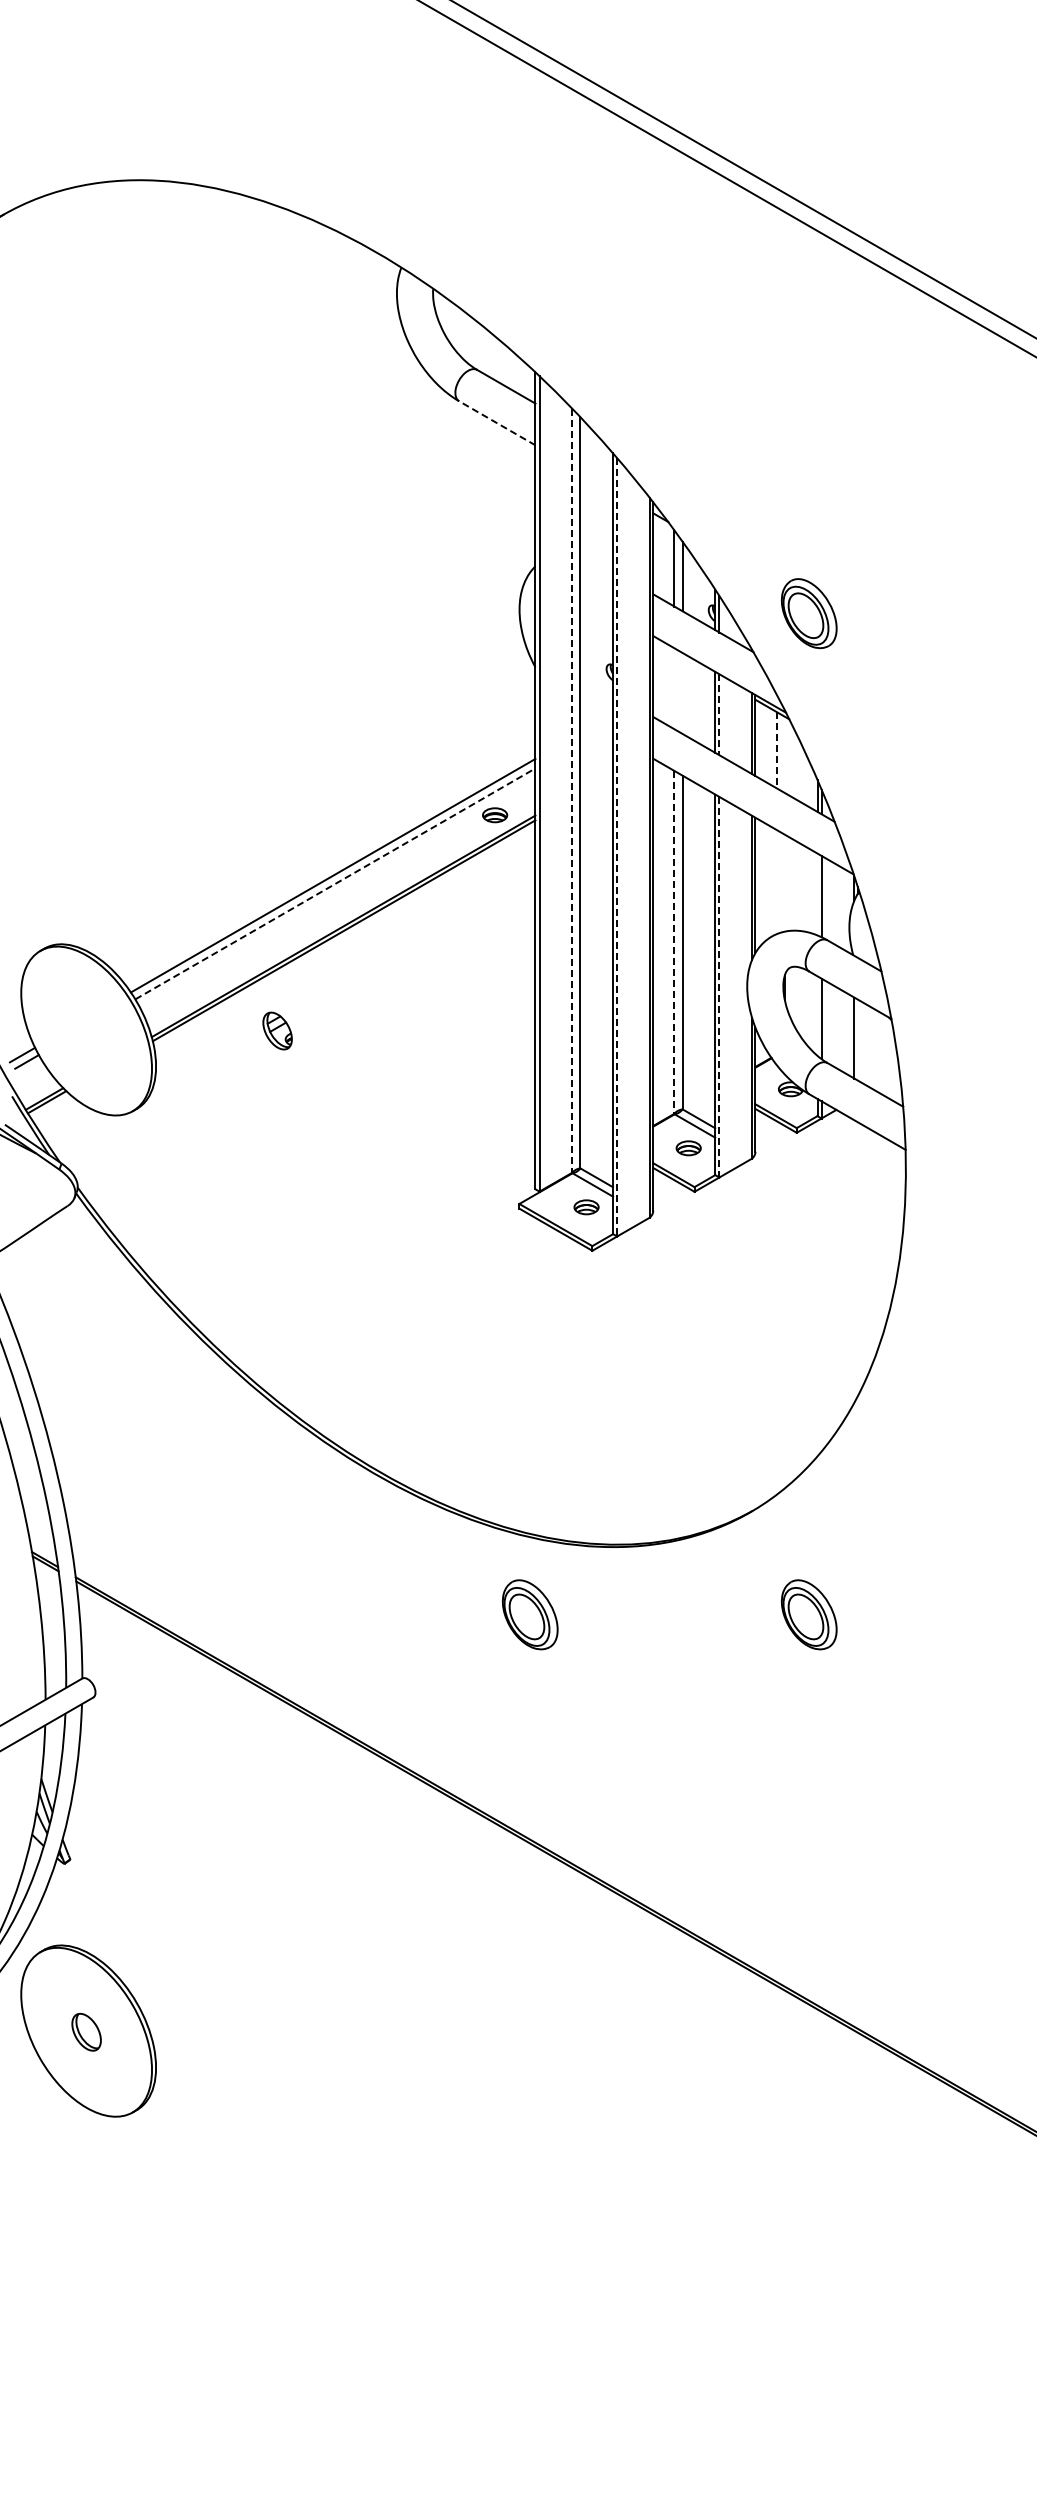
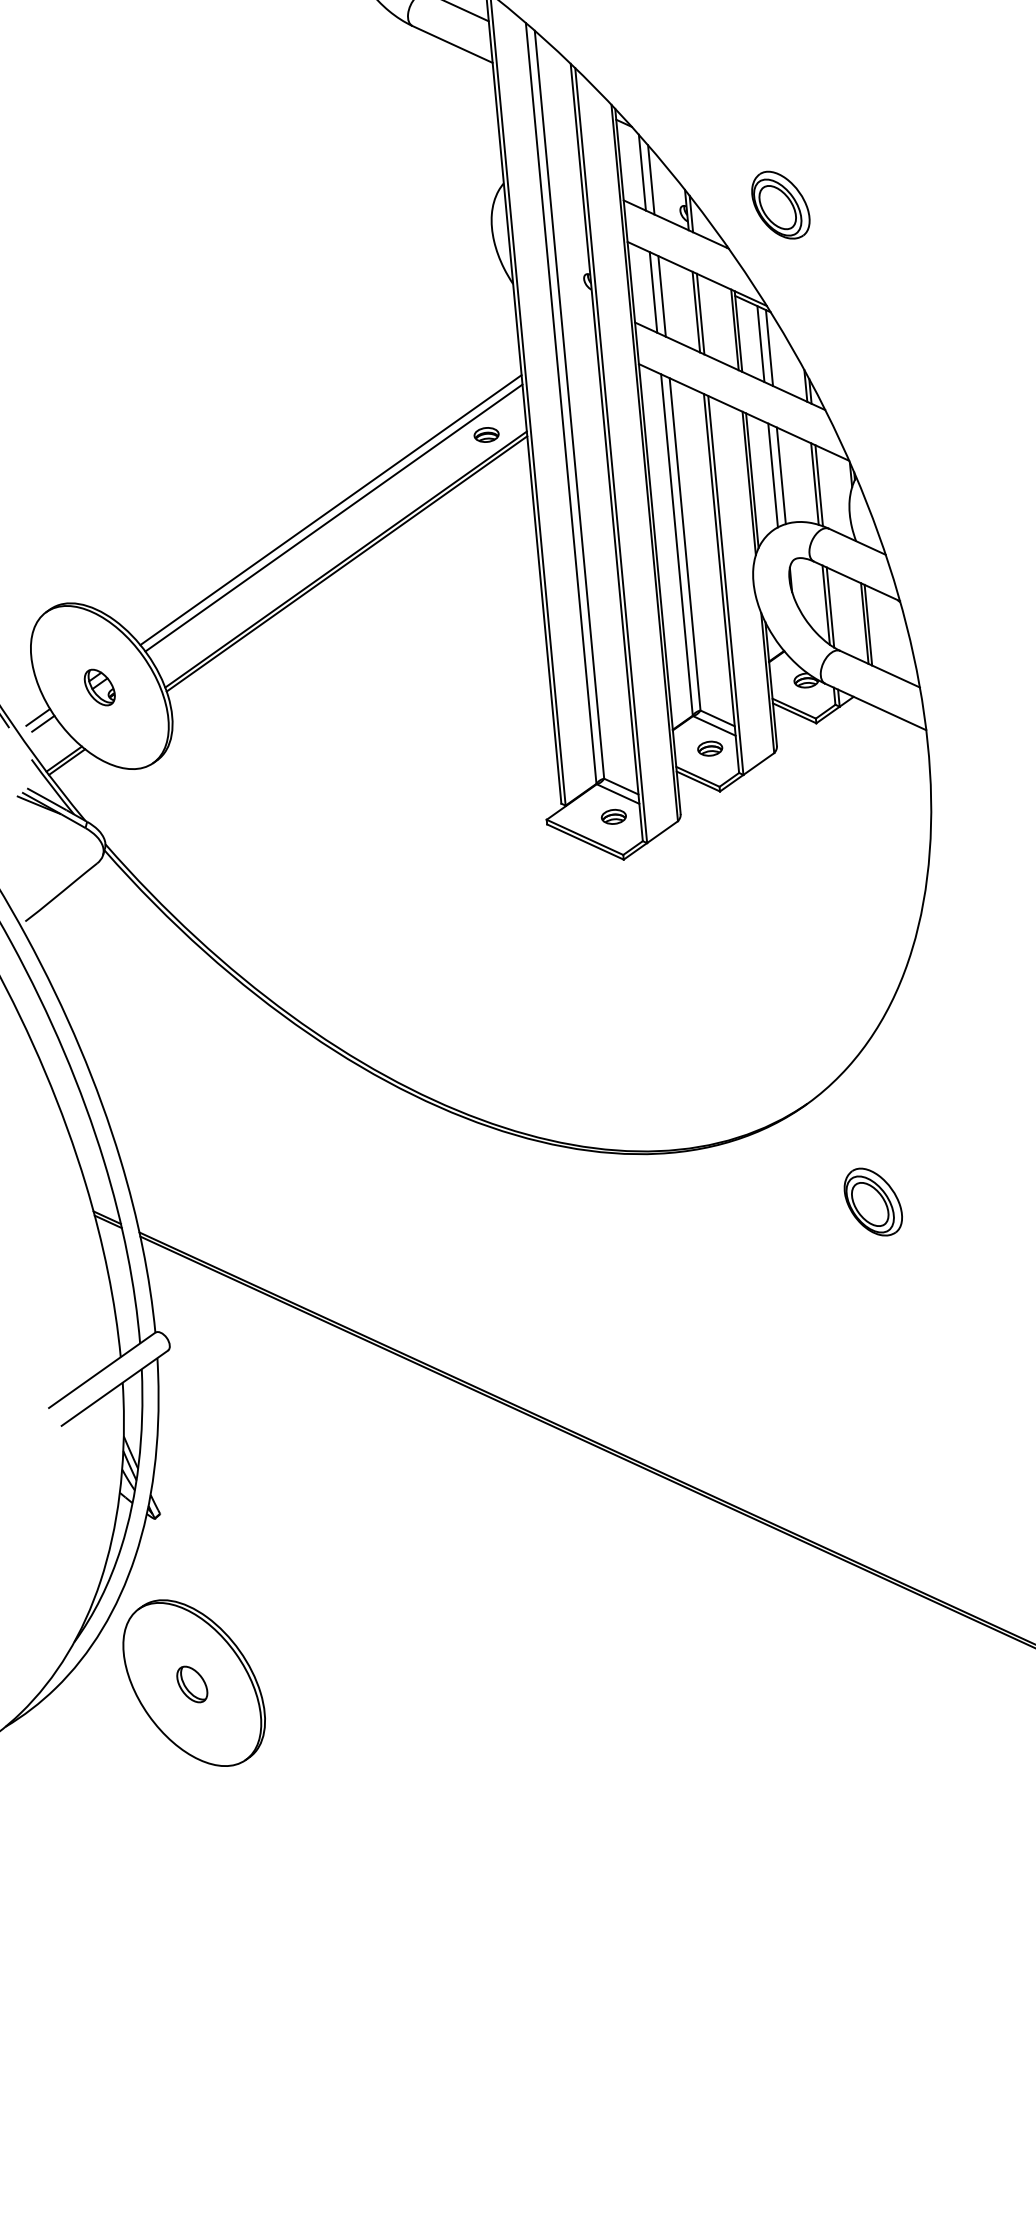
line: (496, 423) -> (451, 44), dashed -> solid
line: (674, 688) -> (653, 292), added
line: (682, 692) -> (661, 295), added
line: (719, 714) -> (700, 313), dashed -> solid
line: (776, 750) -> (760, 344), dashed -> solid
line: (784, 754) -> (769, 347), added
line: (572, 790) -> (561, 403), dashed -> solid
line: (617, 847) -> (611, 455), dashed -> solid
line: (776, 881) -> (772, 474), added
line: (784, 882) -> (780, 475), added
line: (335, 883) -> (334, 517), dashed -> solid
line: (817, 894) -> (814, 484), added
line: (674, 942) -> (677, 545), dashed -> solid
line: (719, 987) -> (725, 585), dashed -> solid
line: (817, 1015) -> (826, 604), added
part: (277, 1030) -> (99, 687), moved
line: (857, 1039) -> (868, 624), added
part: (529, 1614) -> (594, 1227), removed

